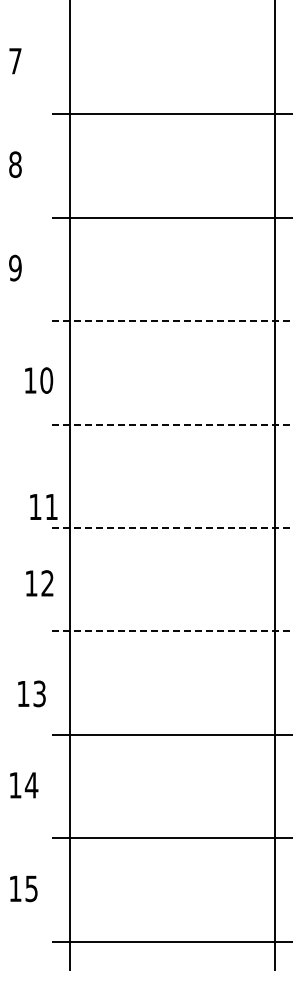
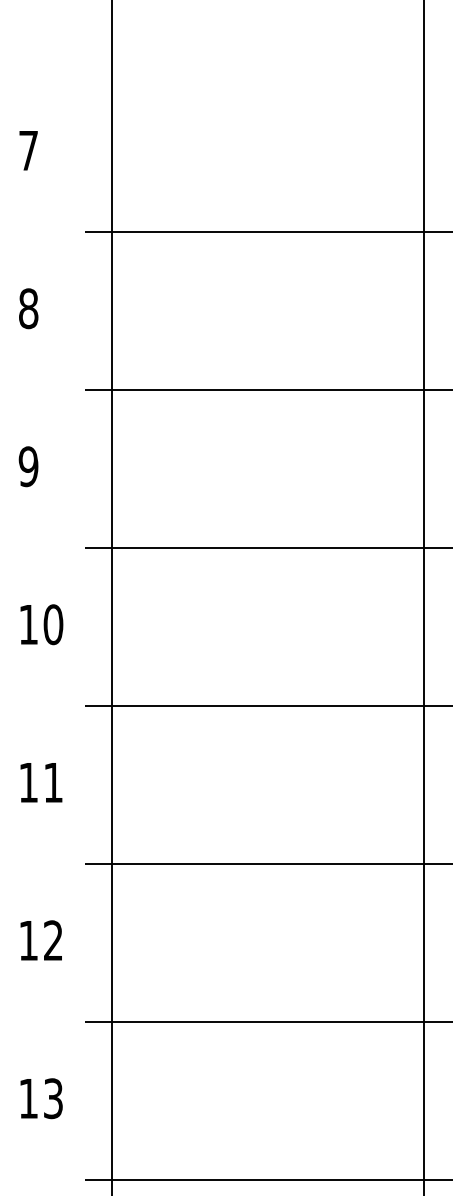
line: (173, 321) -> (270, 548), dashed -> solid
text: (39, 380) -> (42, 624), moved
line: (173, 424) -> (270, 705), dashed -> solid
text: (43, 506) -> (40, 781), moved
line: (173, 527) -> (270, 862), dashed -> solid
text: (39, 583) -> (40, 940), moved
line: (173, 631) -> (270, 1021), dashed -> solid
text: (31, 693) -> (40, 1098), moved

